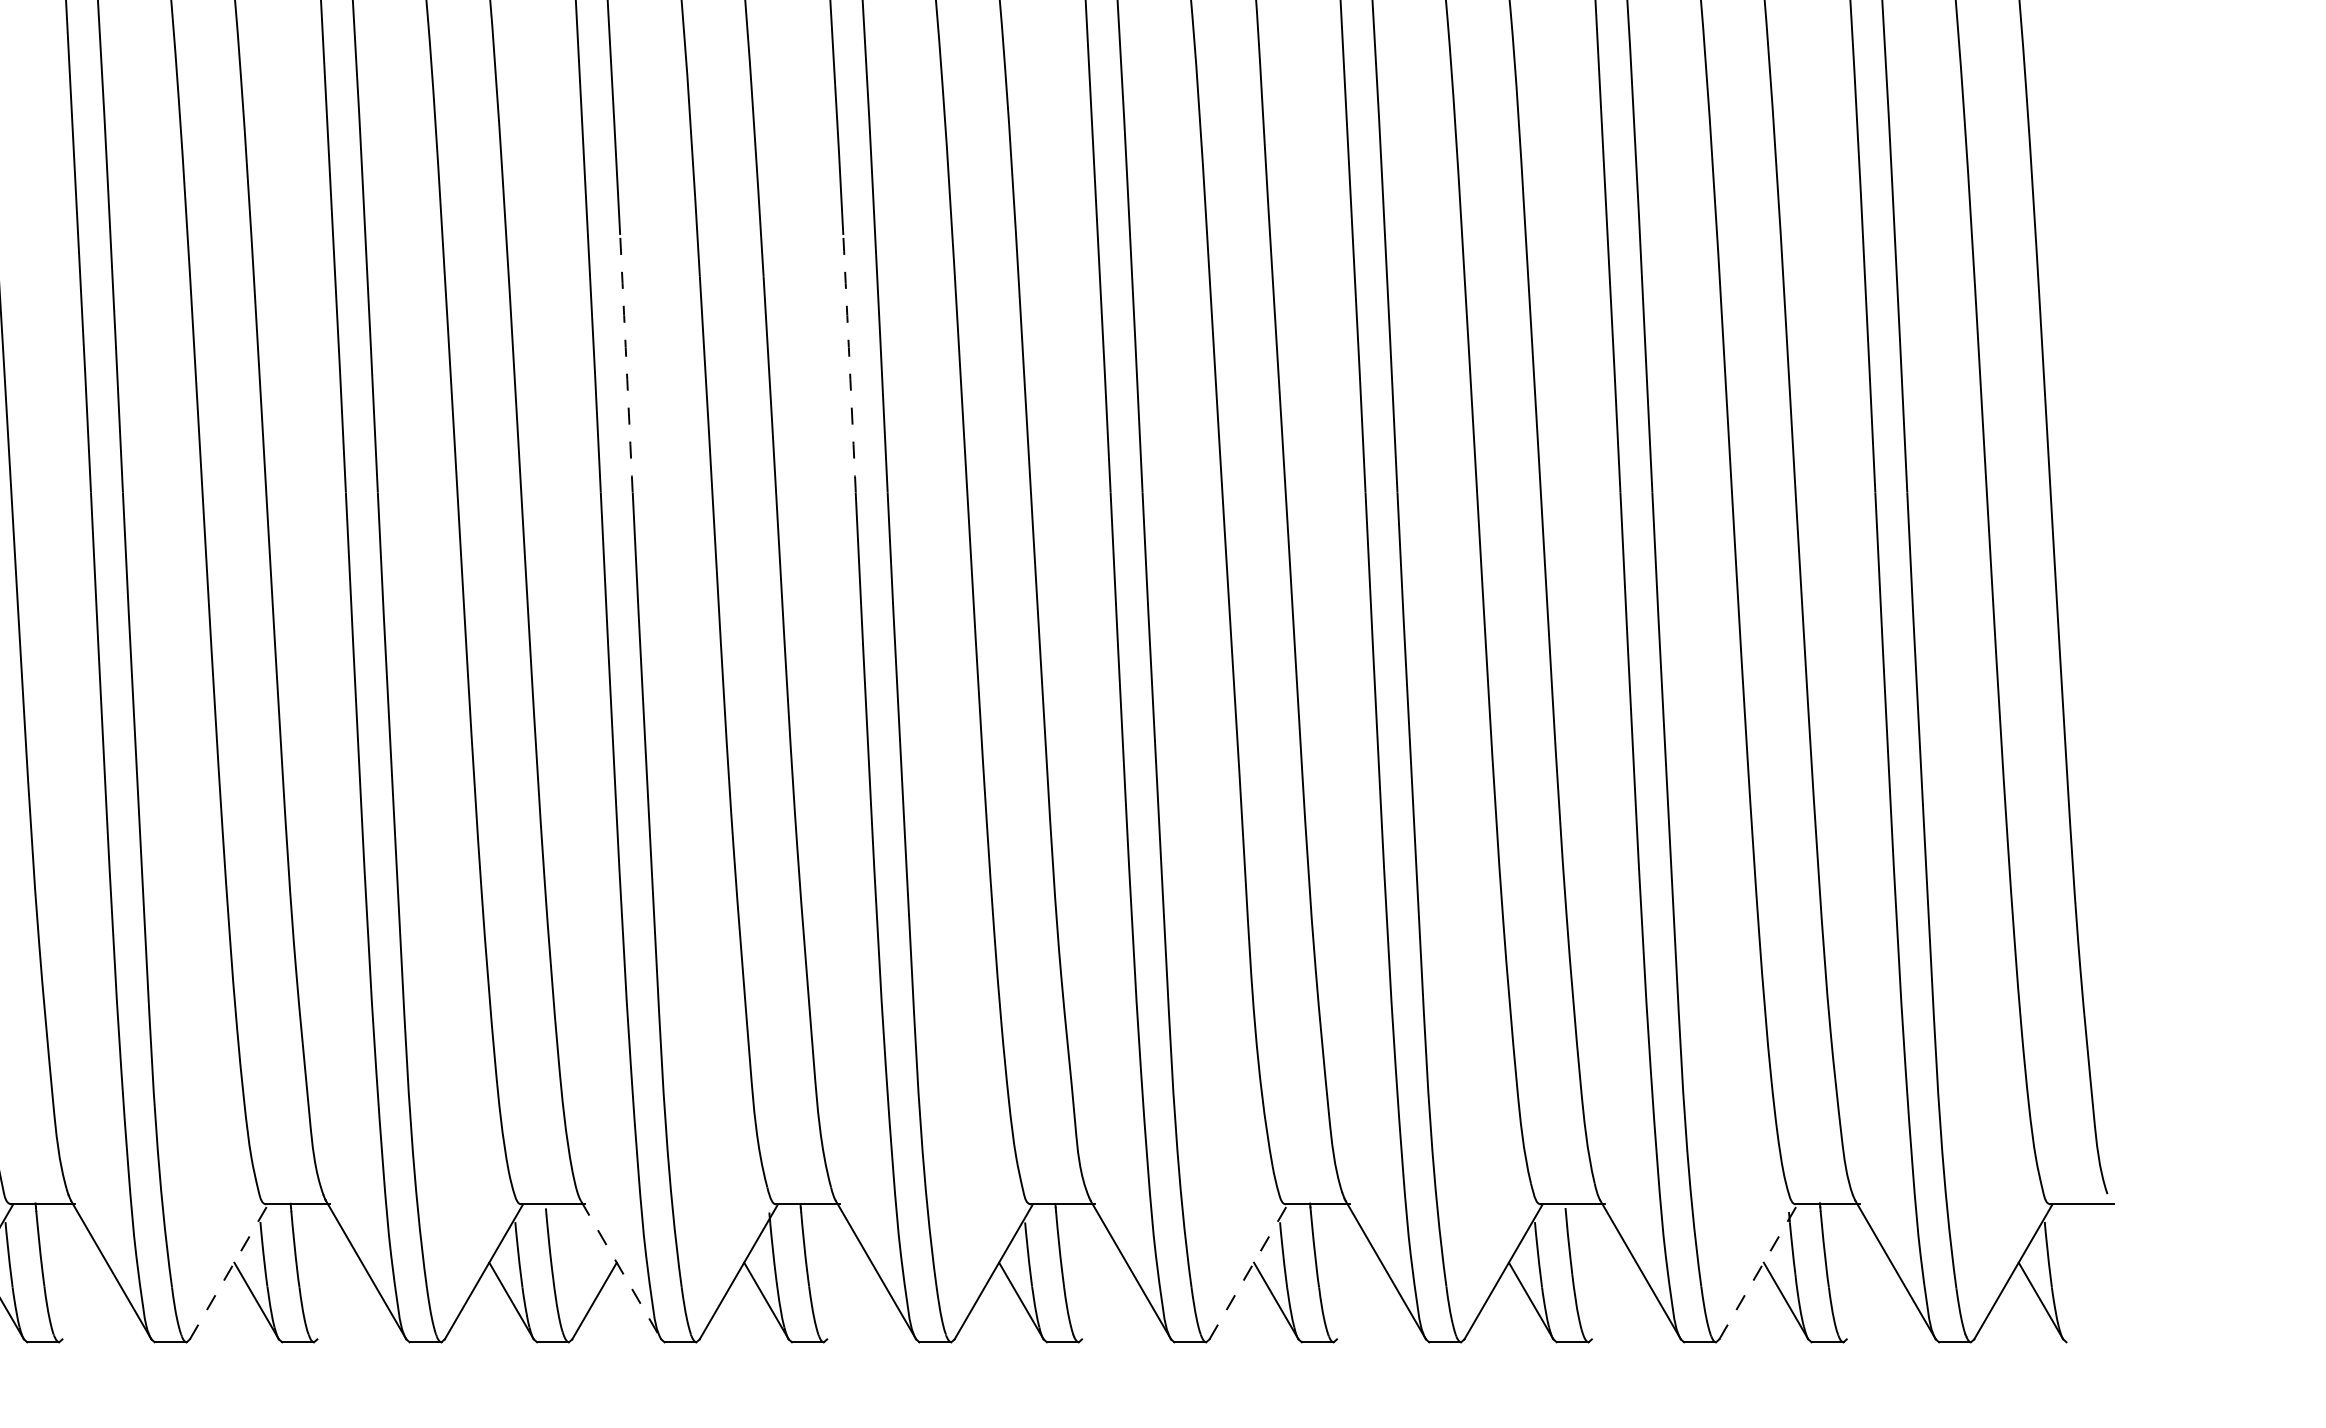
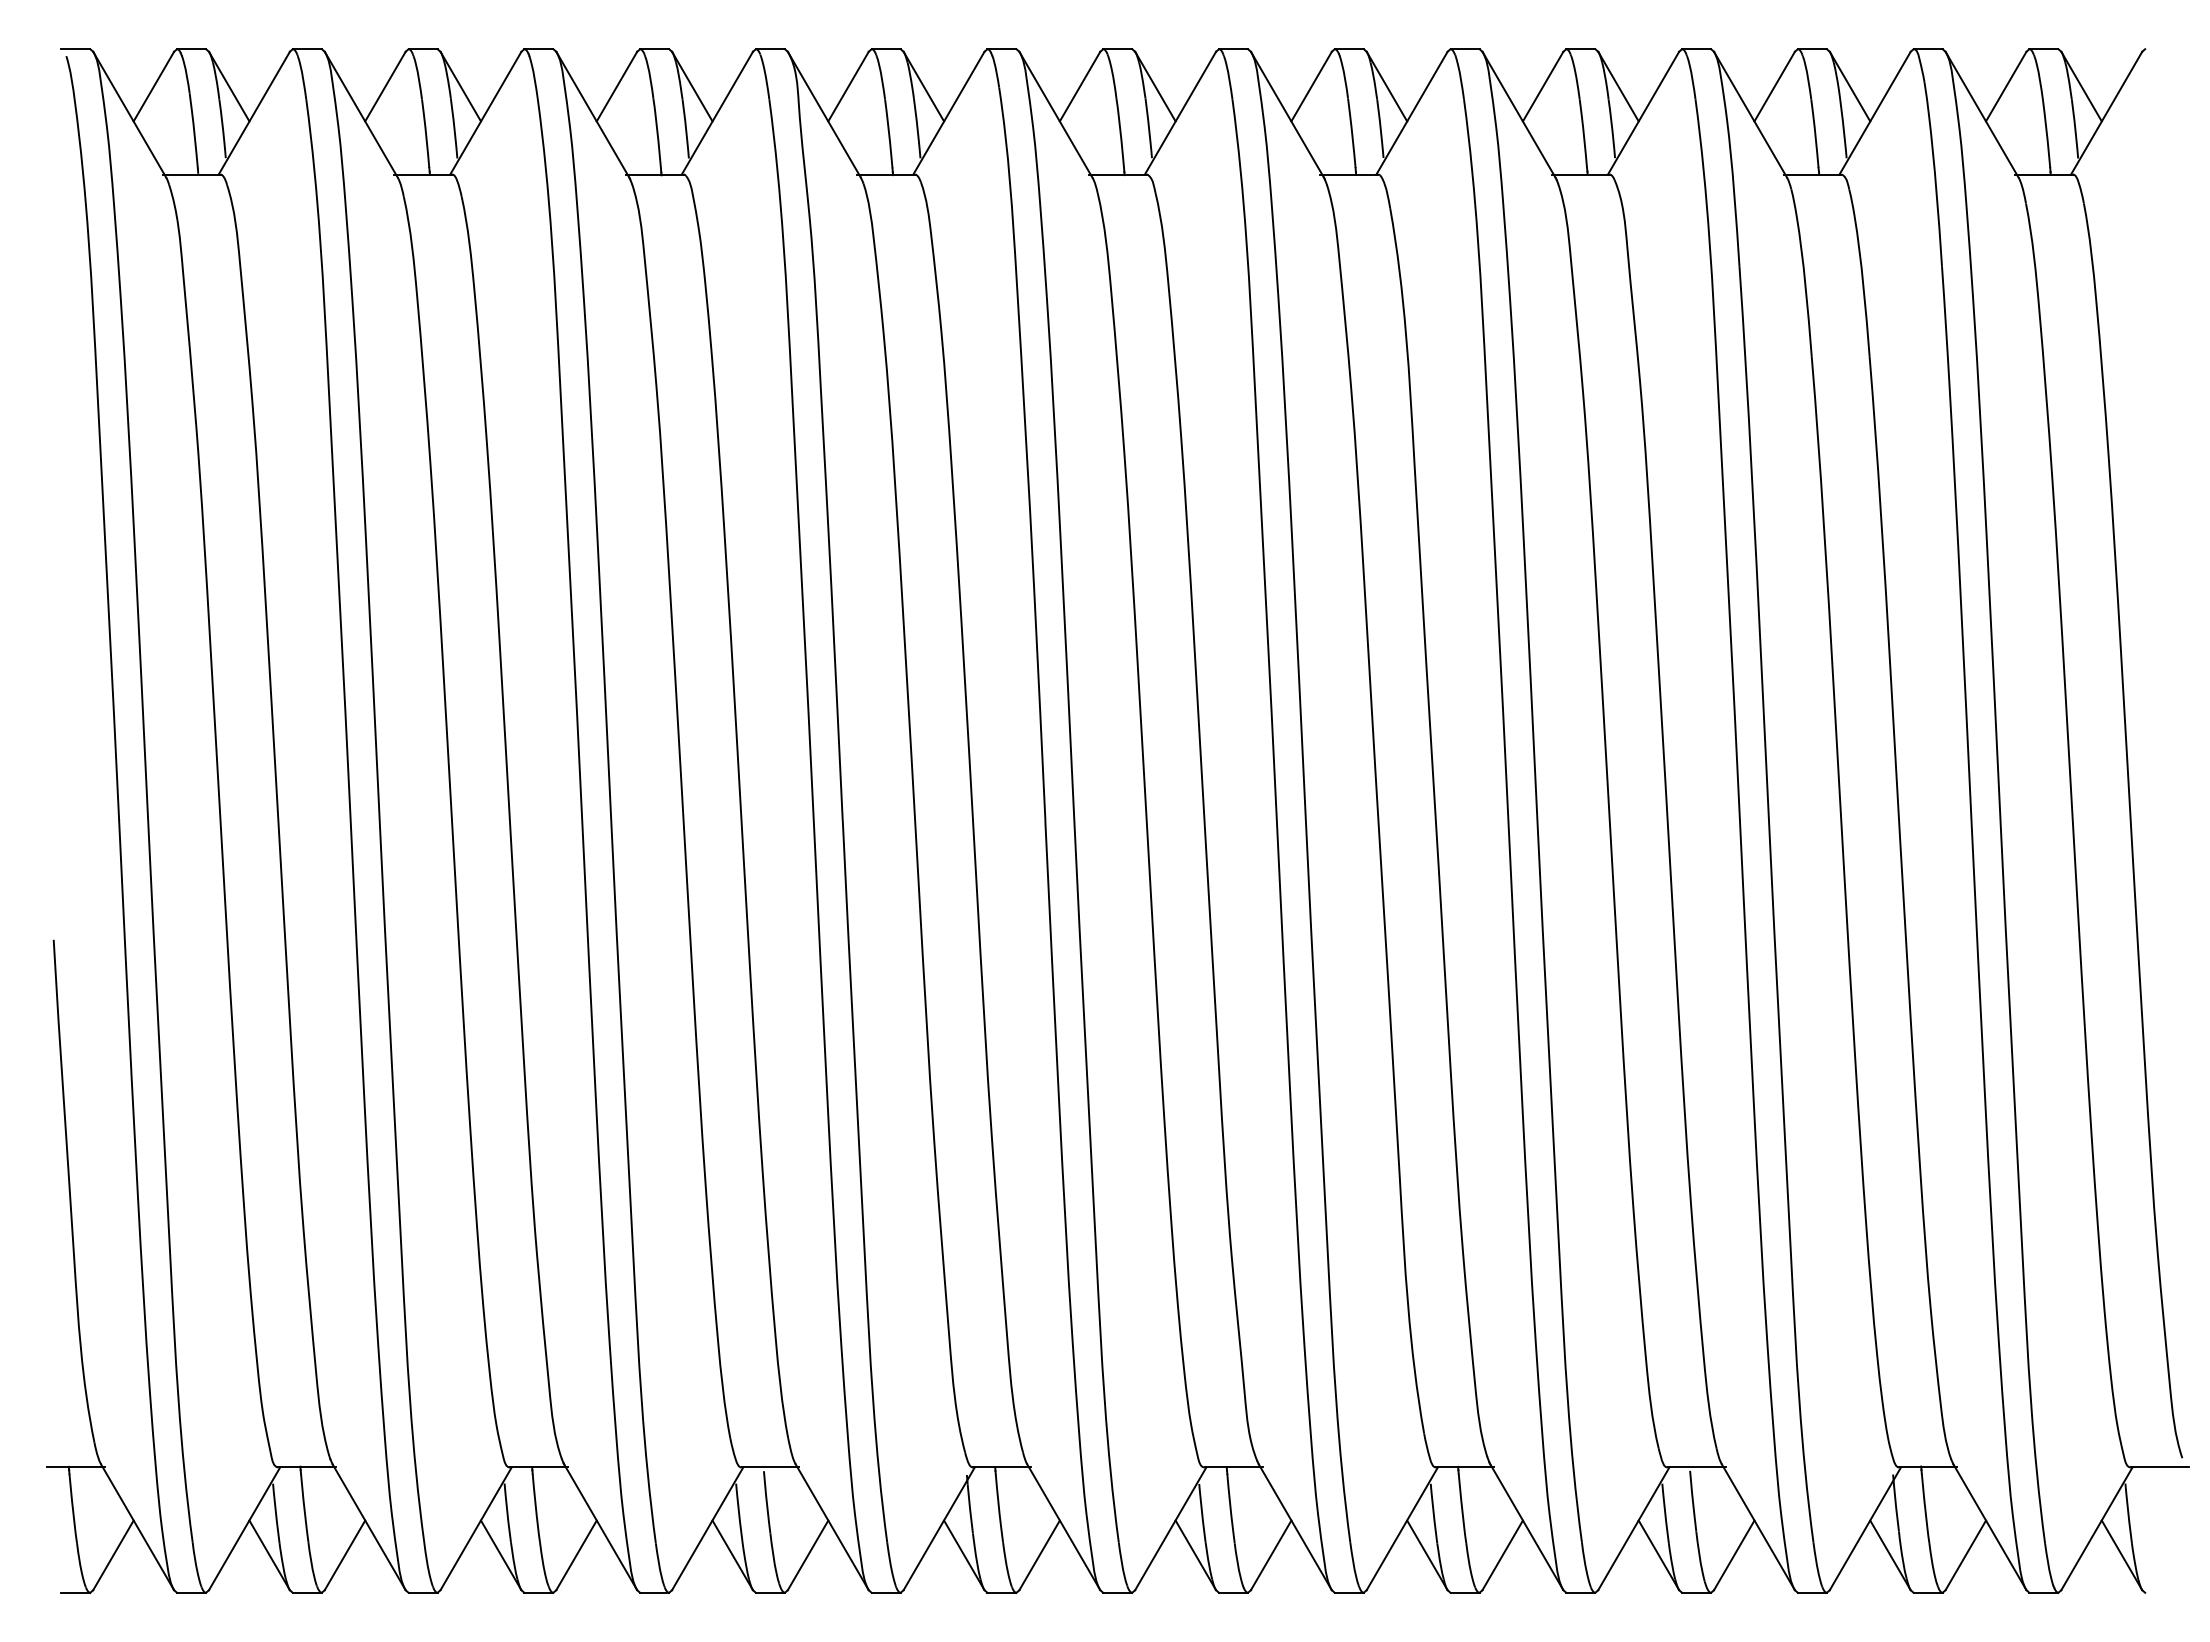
arc: (626, 363) -> (837, 703), dashed -> solid
arc: (849, 363) -> (1039, 703), dashed -> solid
line: (621, 1270) -> (832, 1527), dashed -> solid
line: (229, 1271) -> (476, 1528), dashed -> solid
line: (1248, 1271) -> (1402, 1528), dashed -> solid
line: (1758, 1271) -> (1865, 1528), dashed -> solid
line: (84, 1301) -> (344, 1555), added
line: (339, 1301) -> (576, 1555), added
line: (849, 1301) -> (1039, 1555), added
line: (1103, 1301) -> (1270, 1555), added
line: (1359, 1301) -> (1502, 1555), added
line: (1614, 1301) -> (1734, 1555), added
line: (1868, 1301) -> (1965, 1555), added

